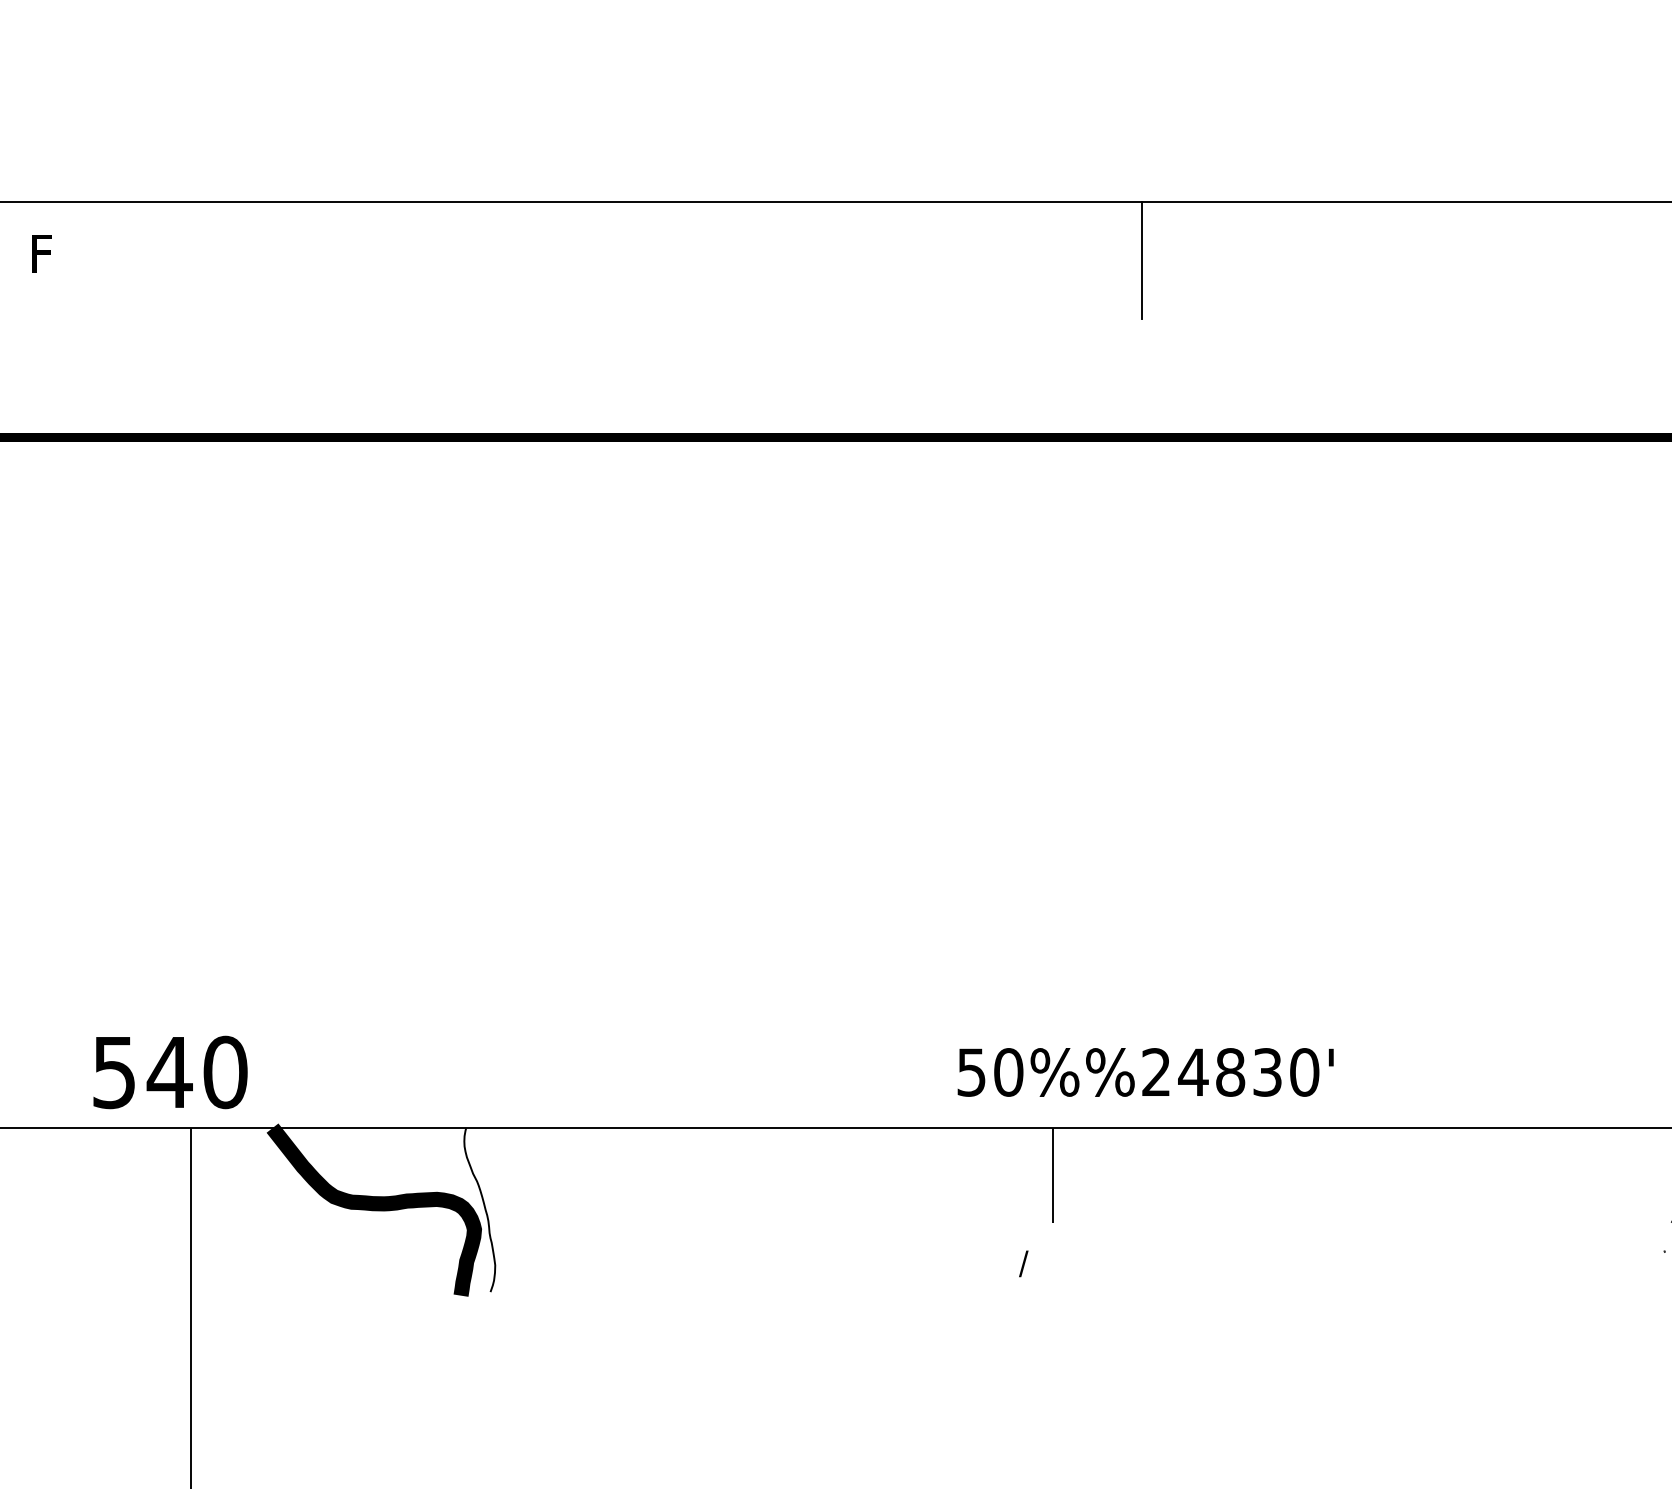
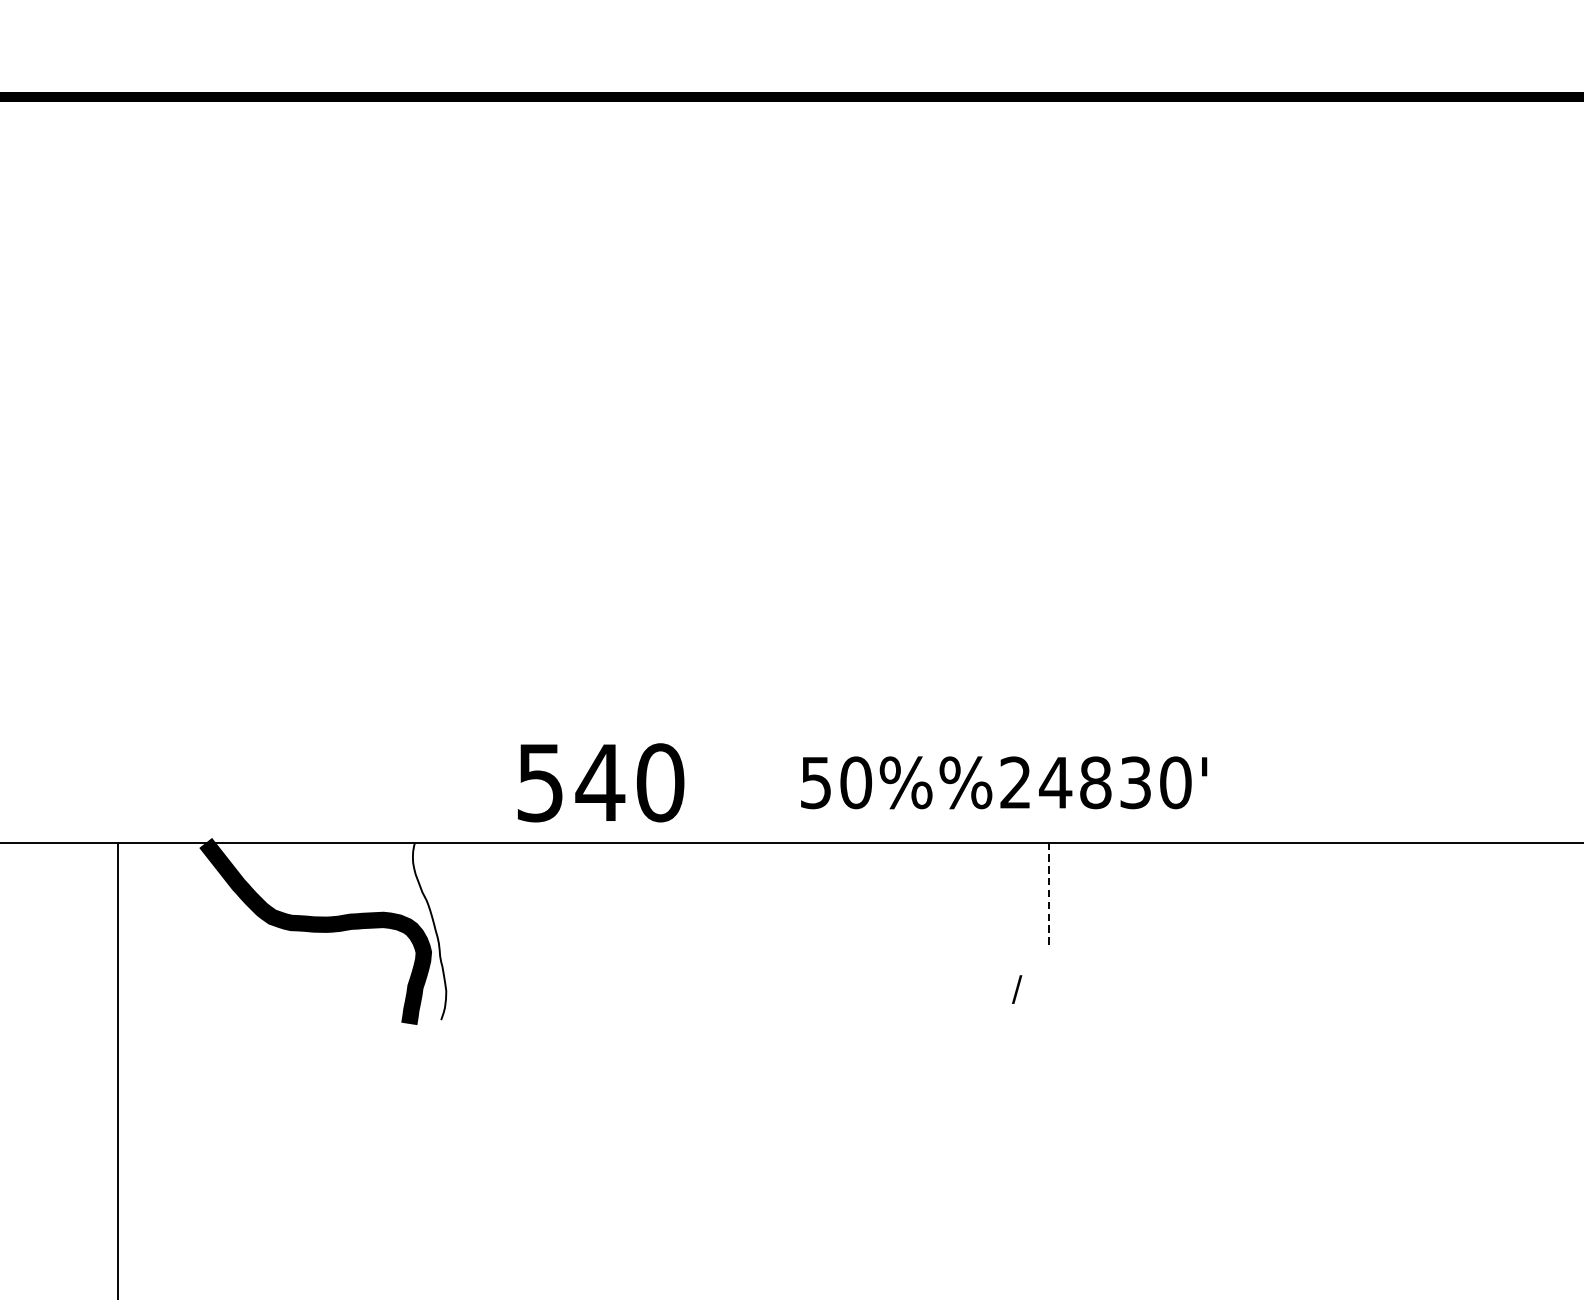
text: (170, 1072) -> (601, 782), moved
text: (1145, 1072) -> (1003, 782), moved
line: (1053, 1174) -> (1049, 893), solid -> dashed

